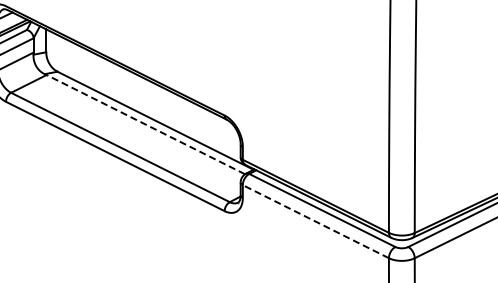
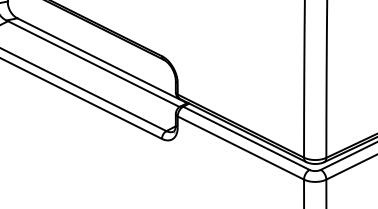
line: (145, 124) -> (93, 64), dashed -> solid
line: (315, 221) -> (240, 147), dashed -> solid

